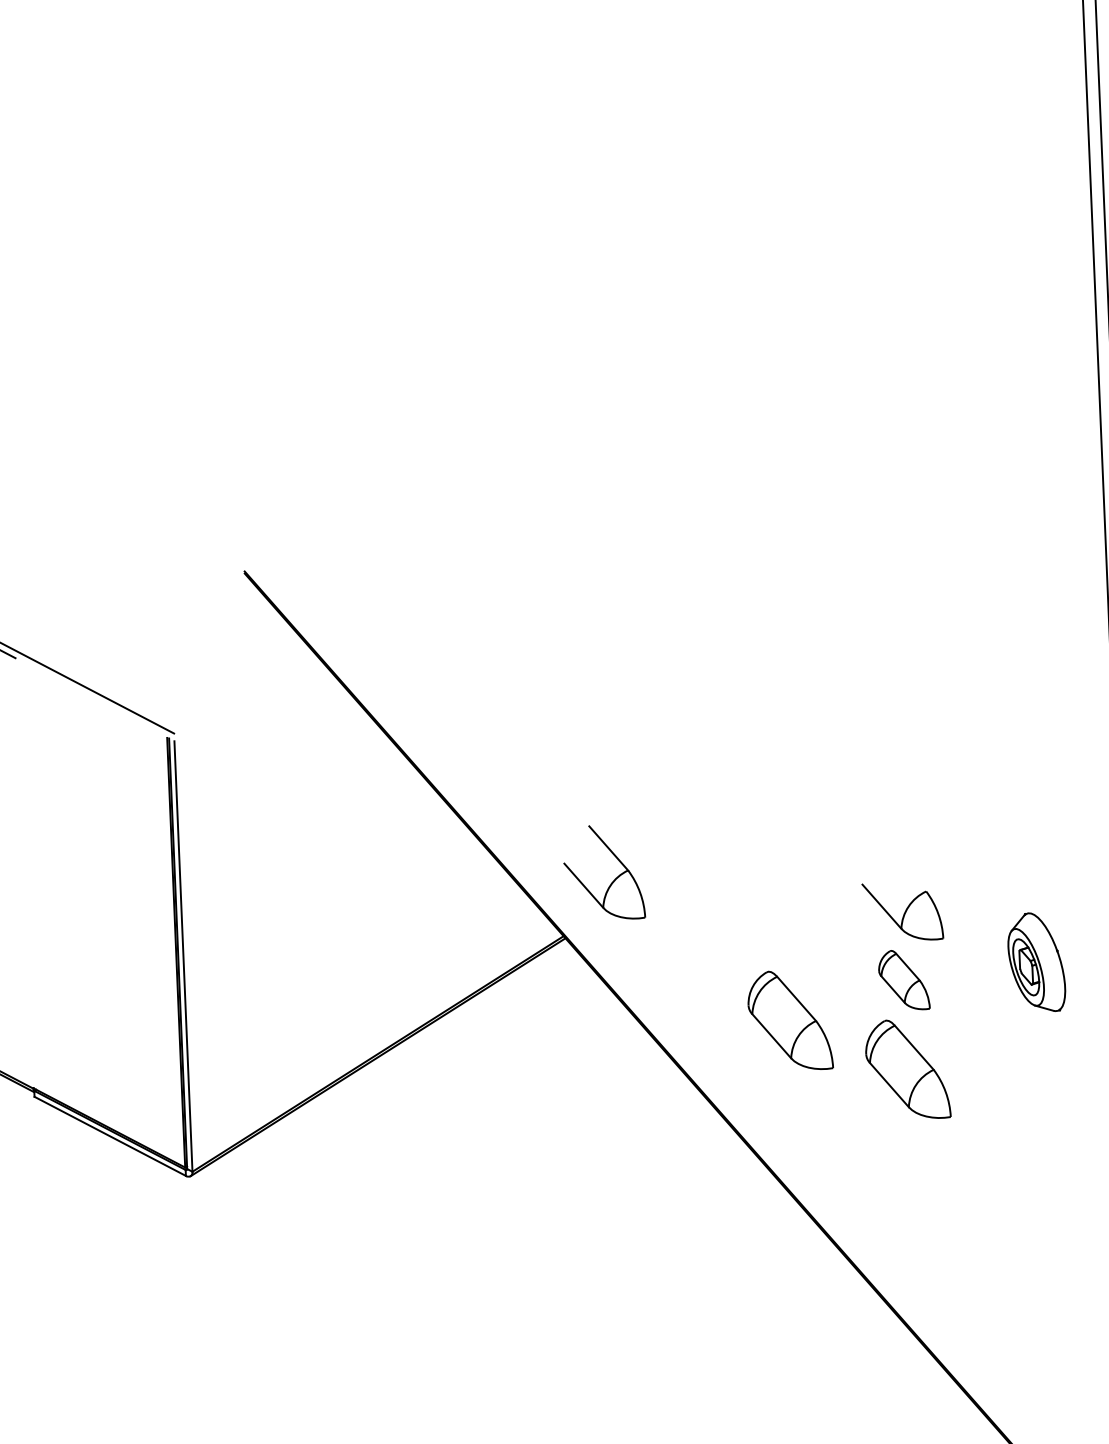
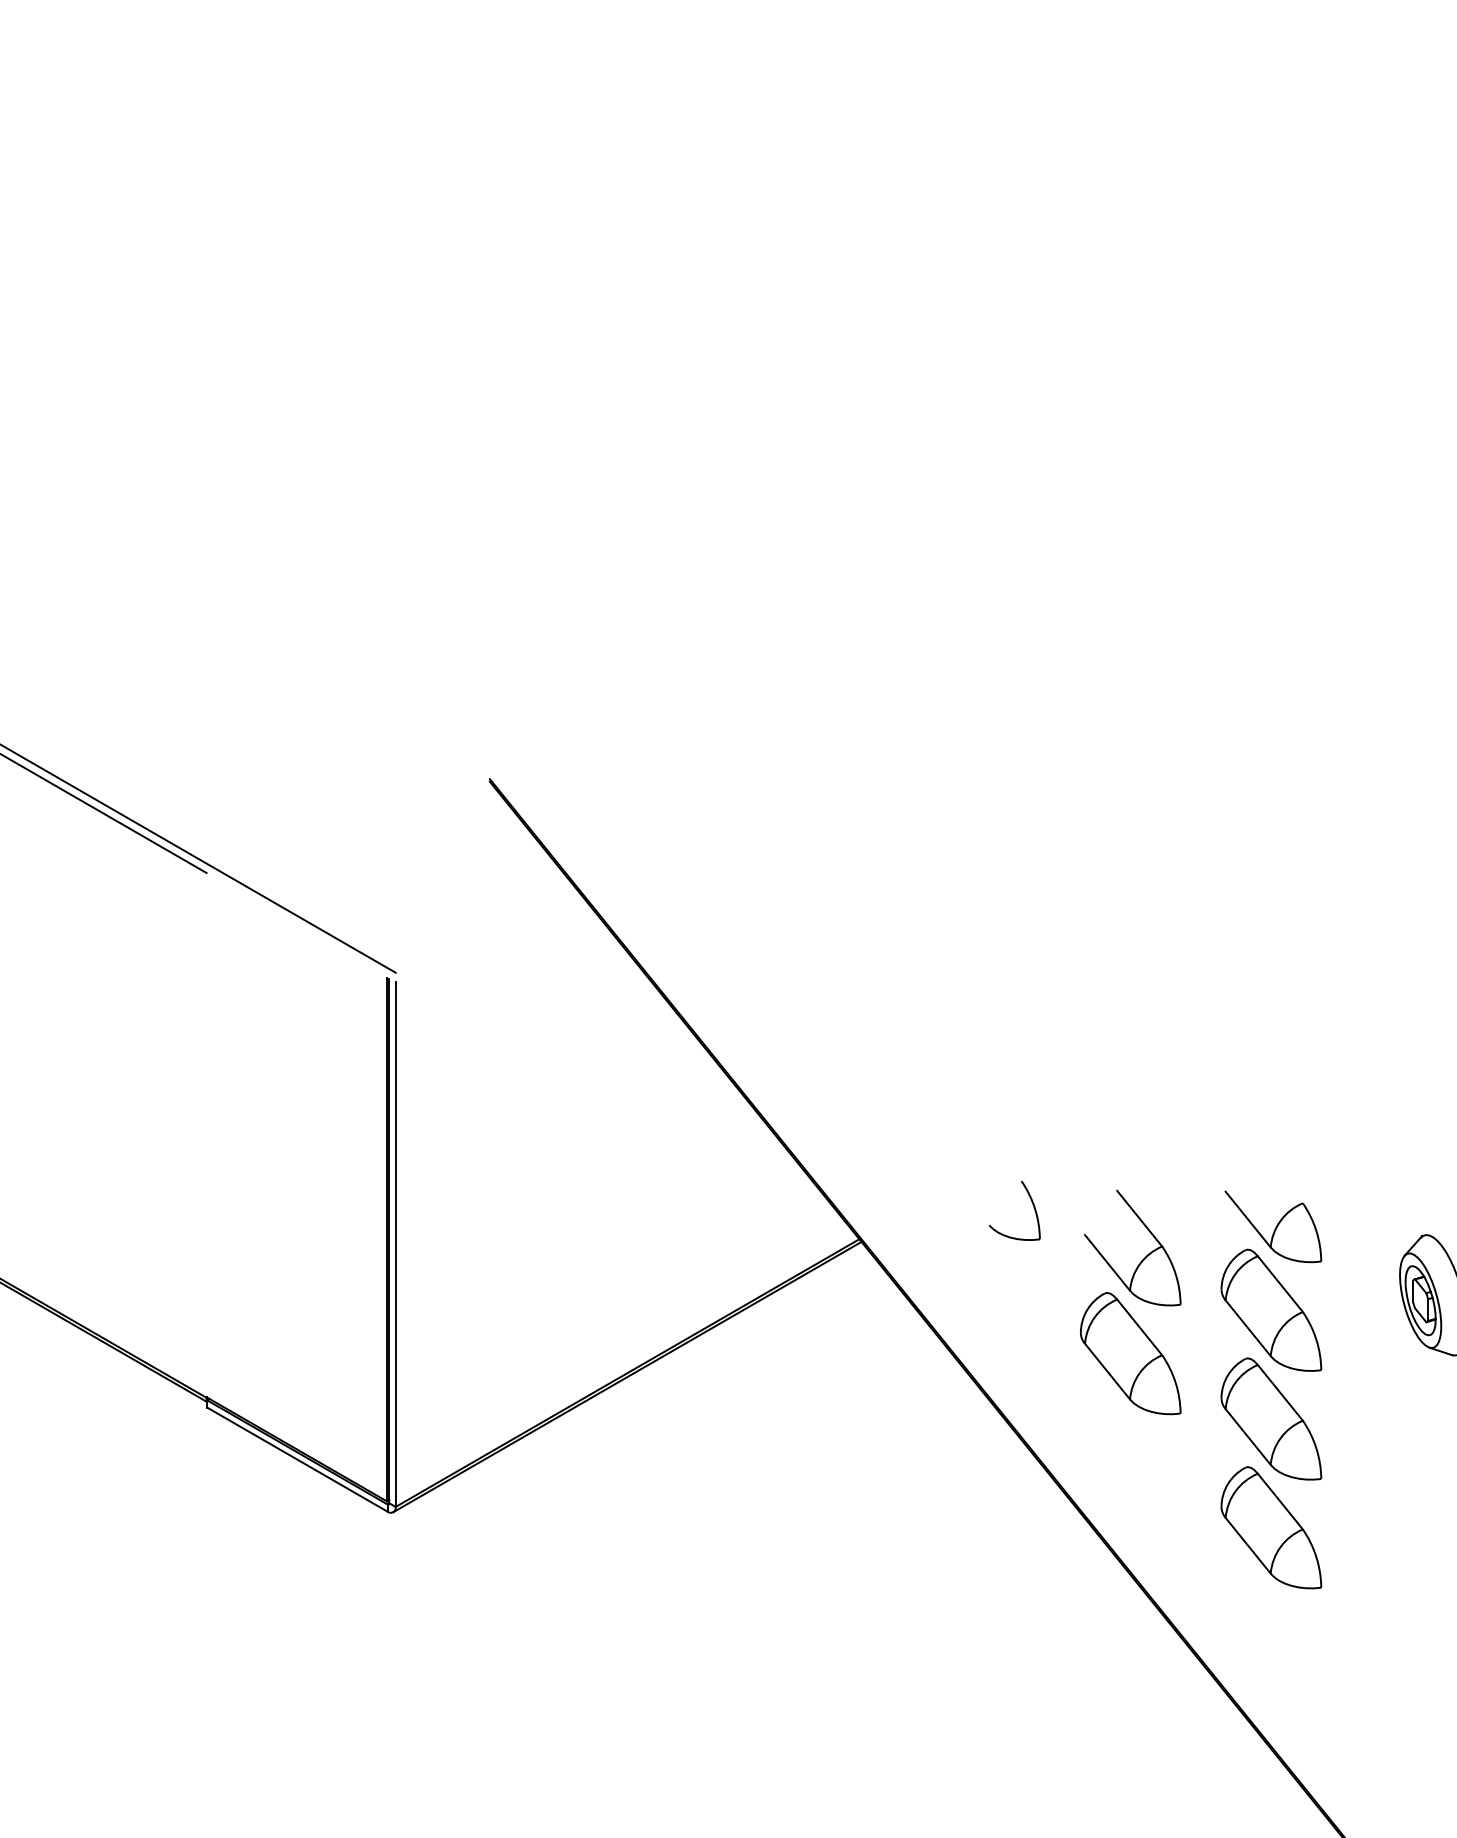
part: (613, 880) -> (1143, 1258), moved
part: (703, 900) -> (1031, 1202), added
part: (904, 979) -> (1271, 1309), size x1.67
part: (911, 1158) -> (1271, 1527), added

